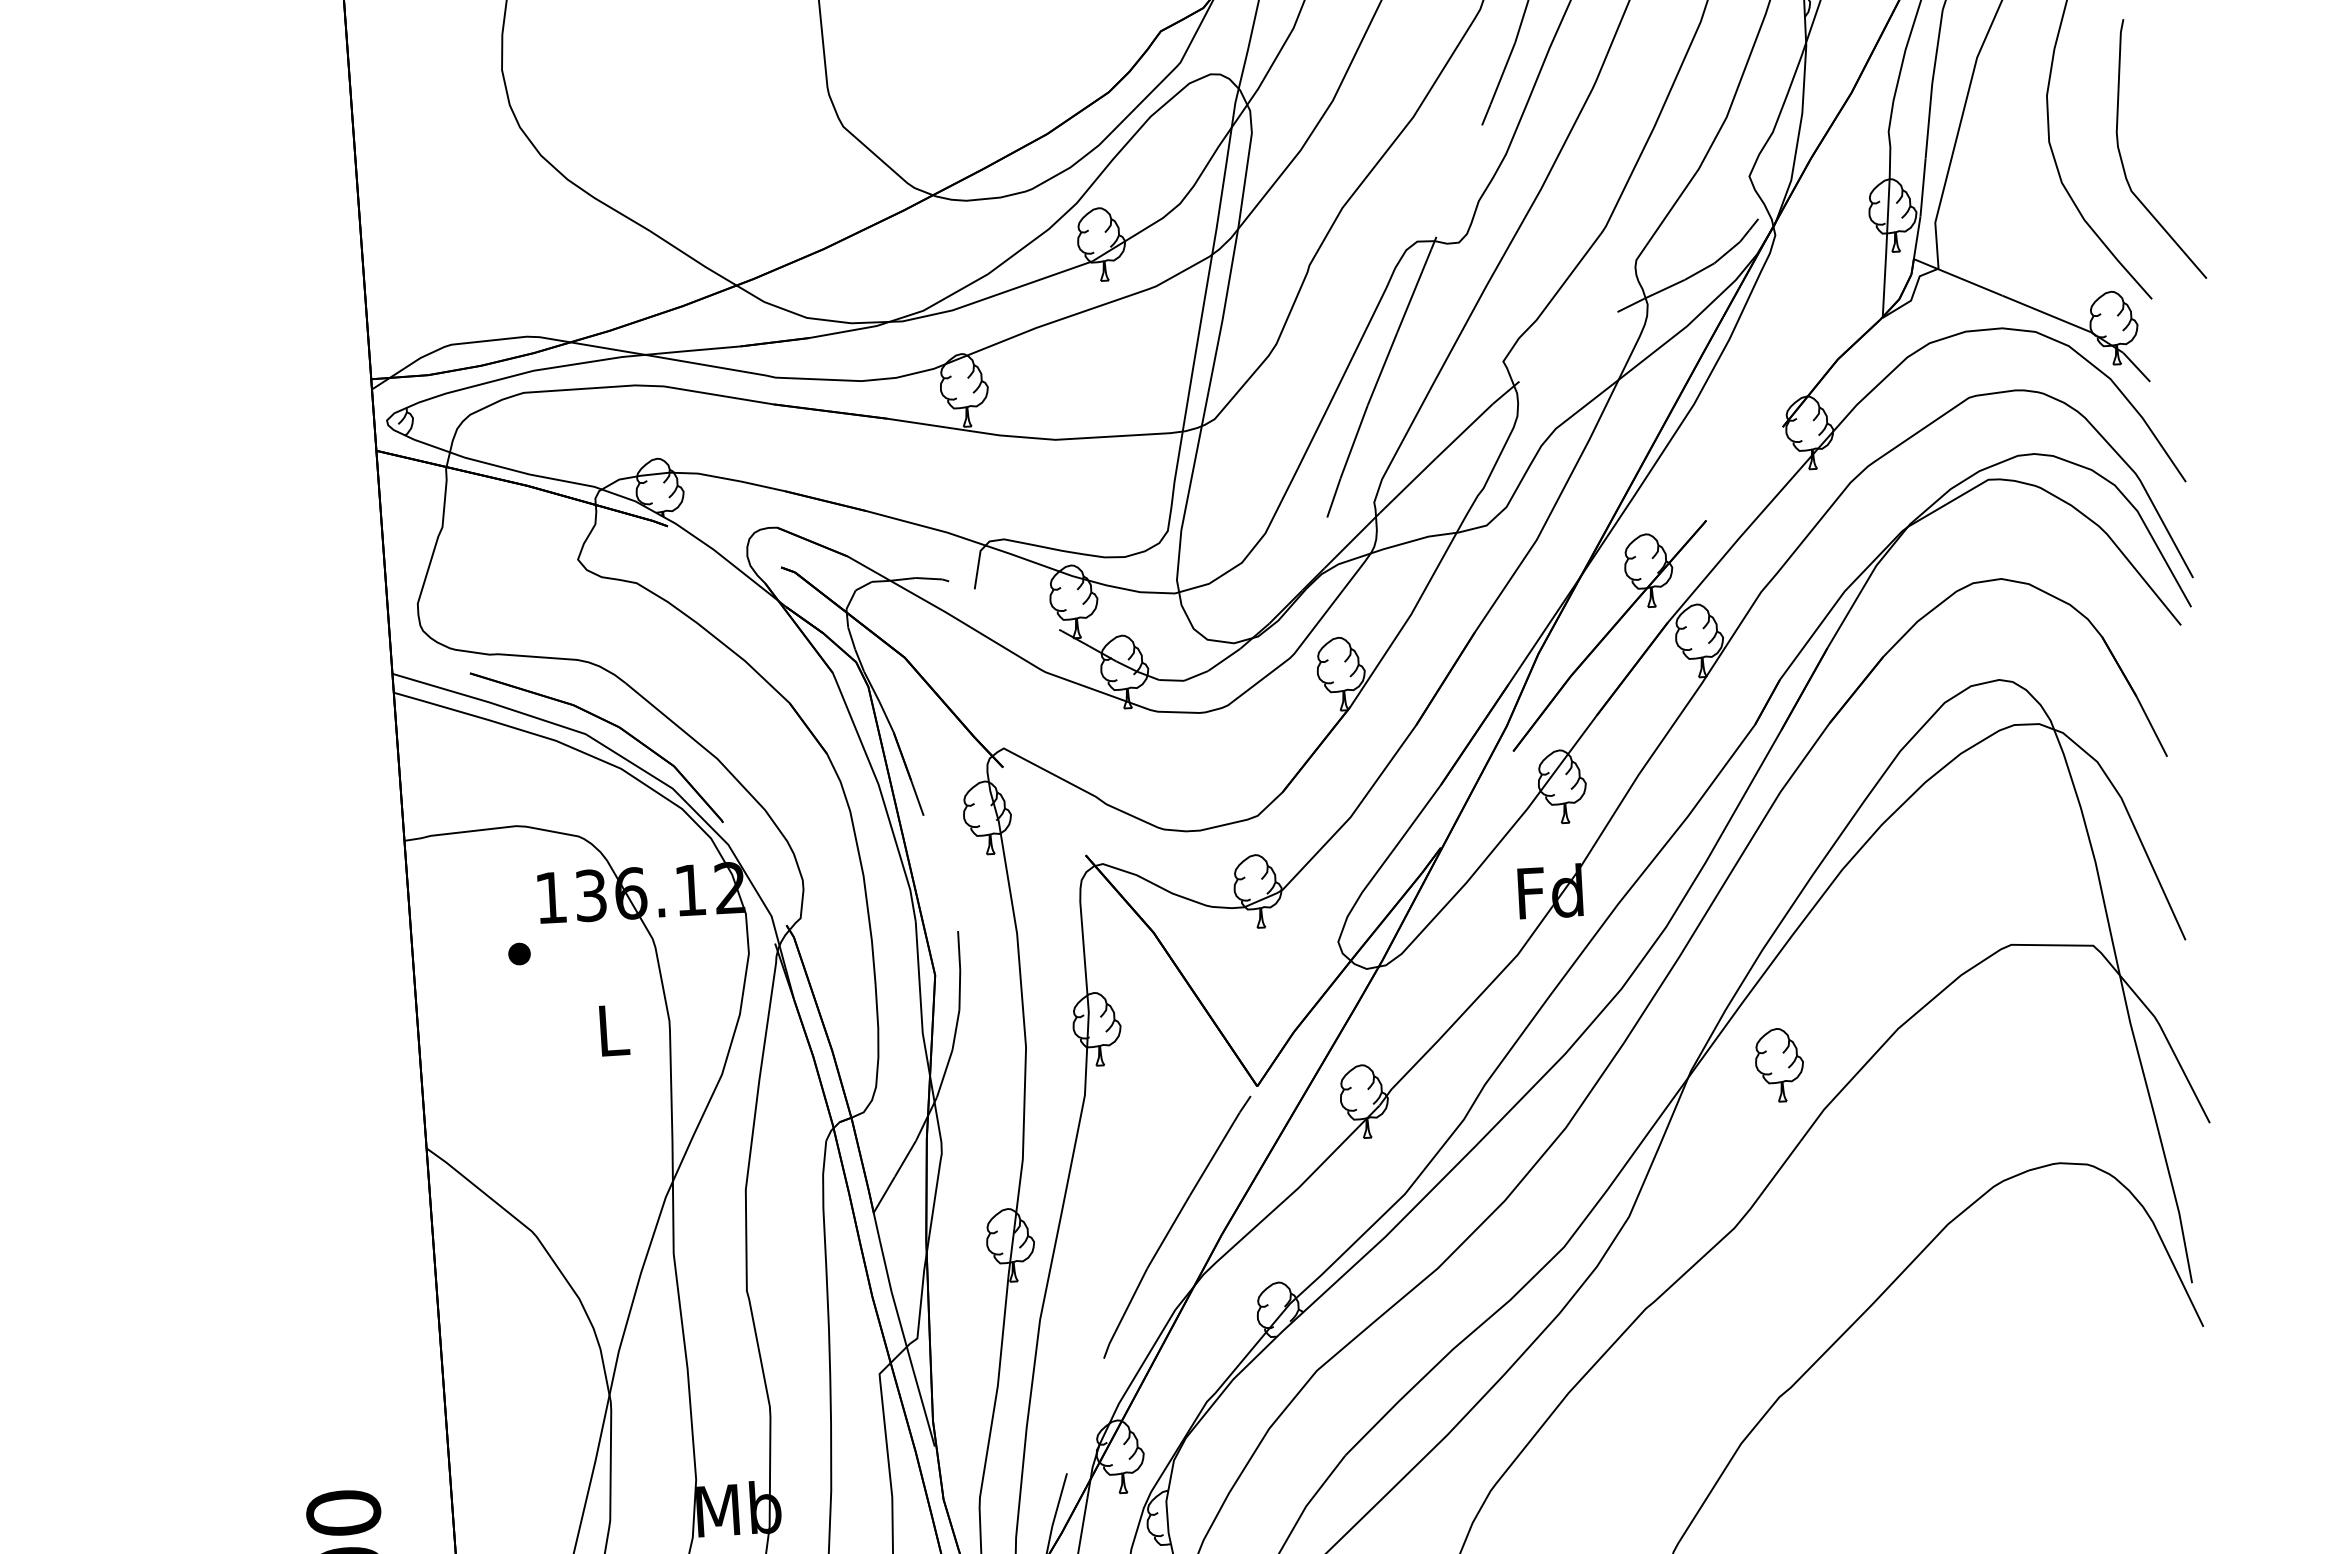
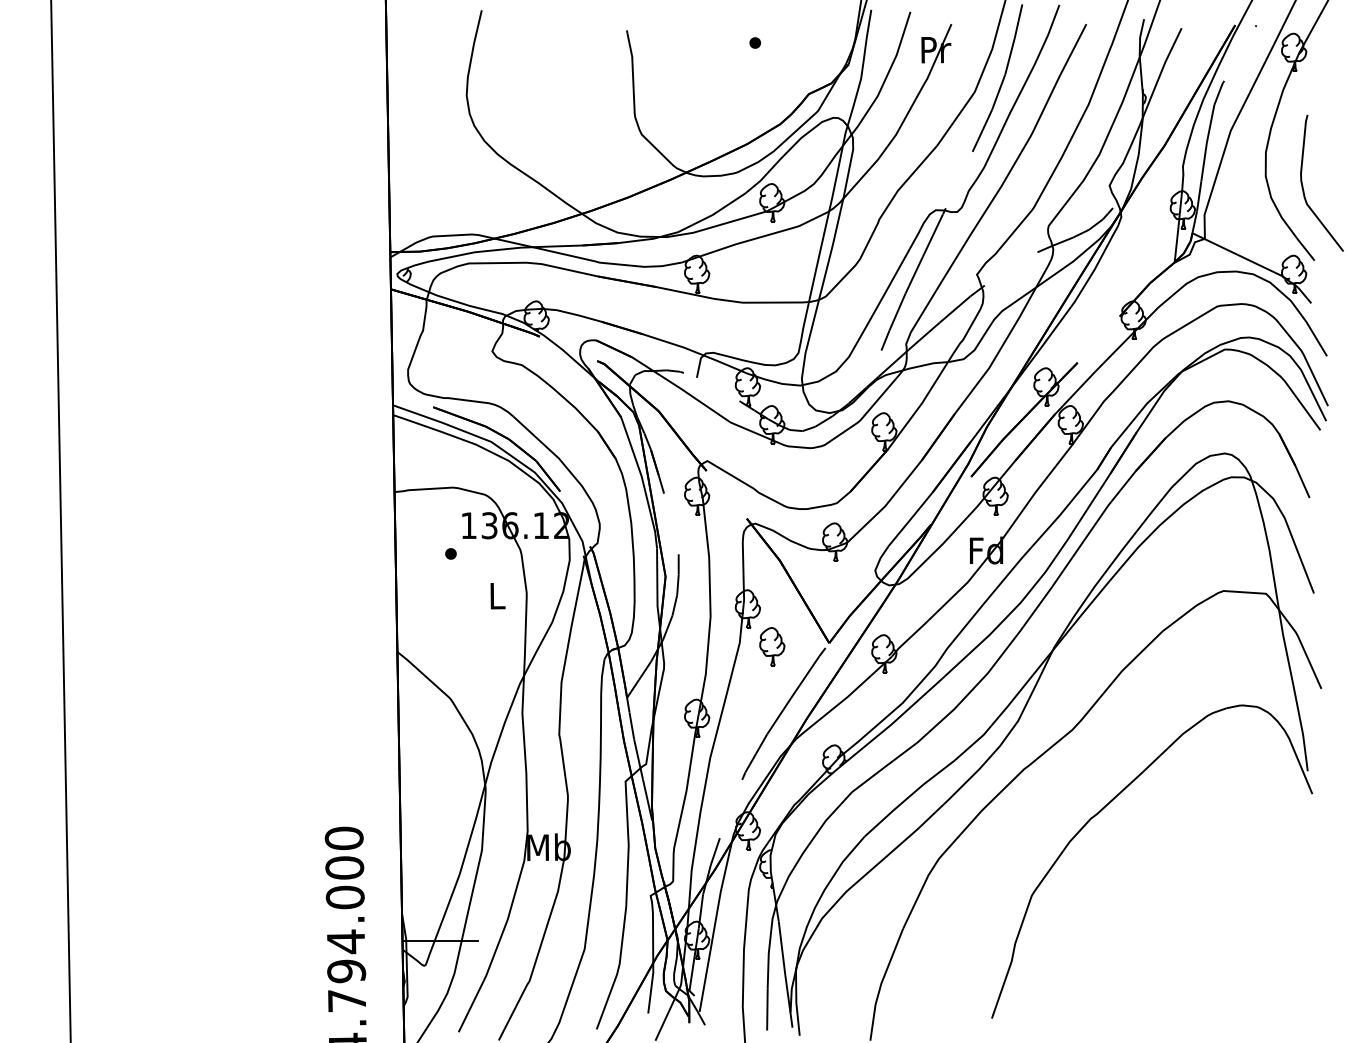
part: (1779, 1064) -> (772, 646), moved

